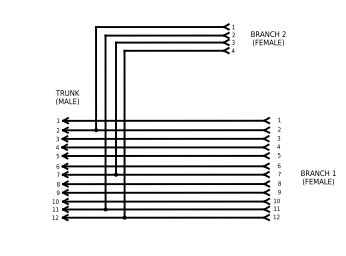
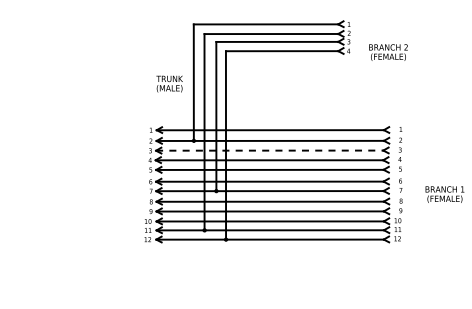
text: (268, 38) -> (388, 52), moved
text: (67, 97) -> (169, 83), moved
line: (163, 138) -> (269, 150), solid -> dashed

